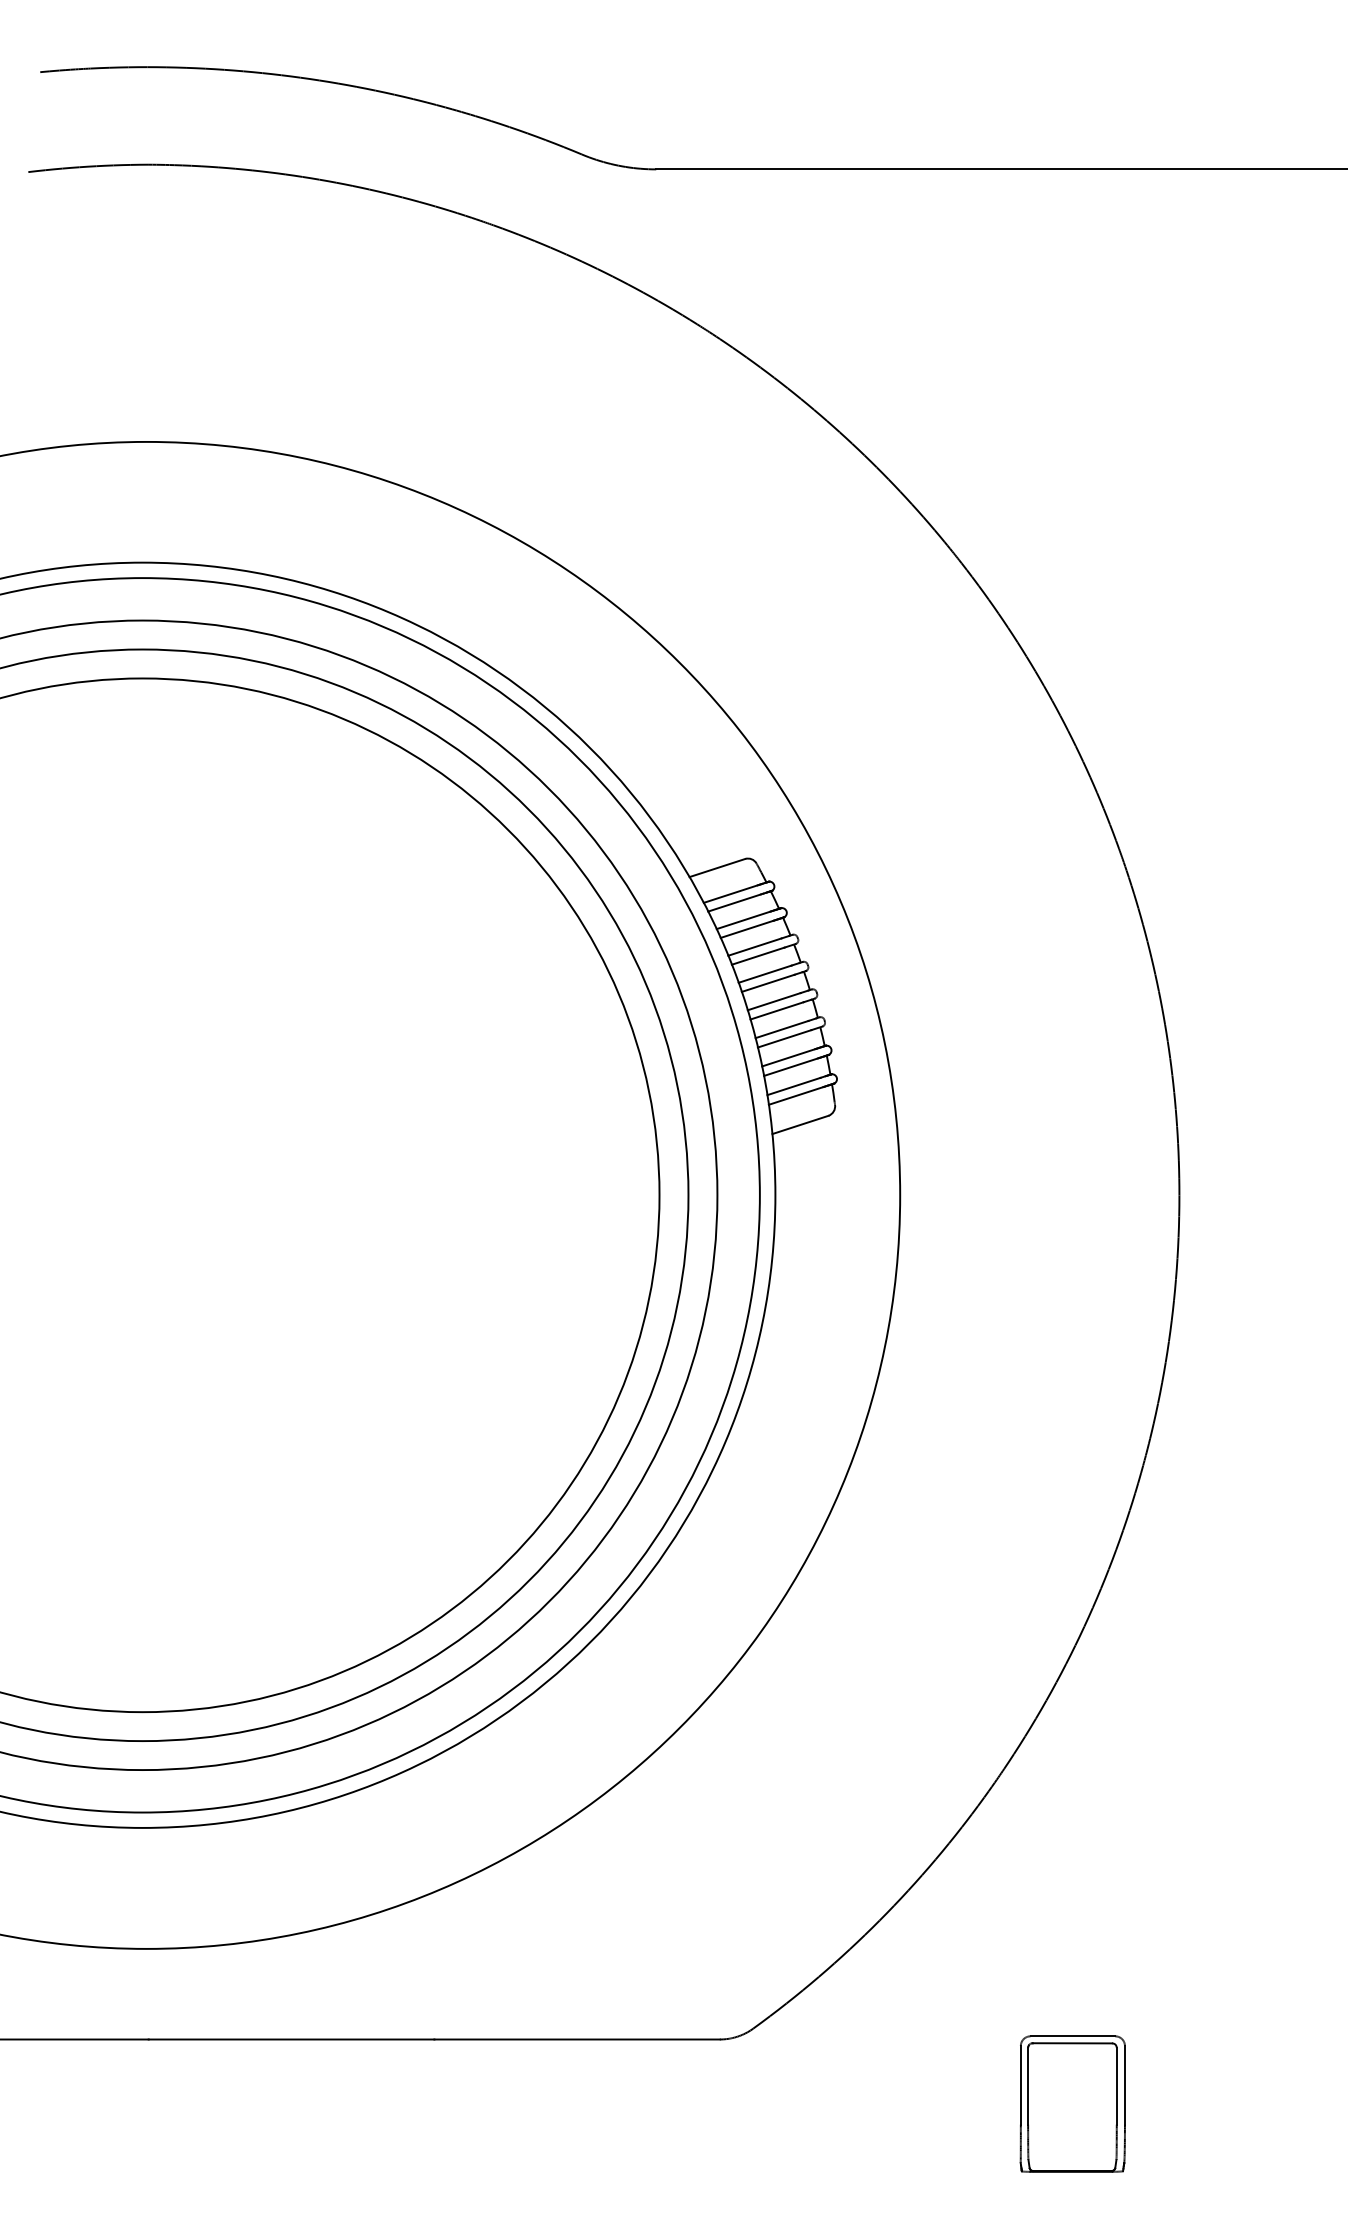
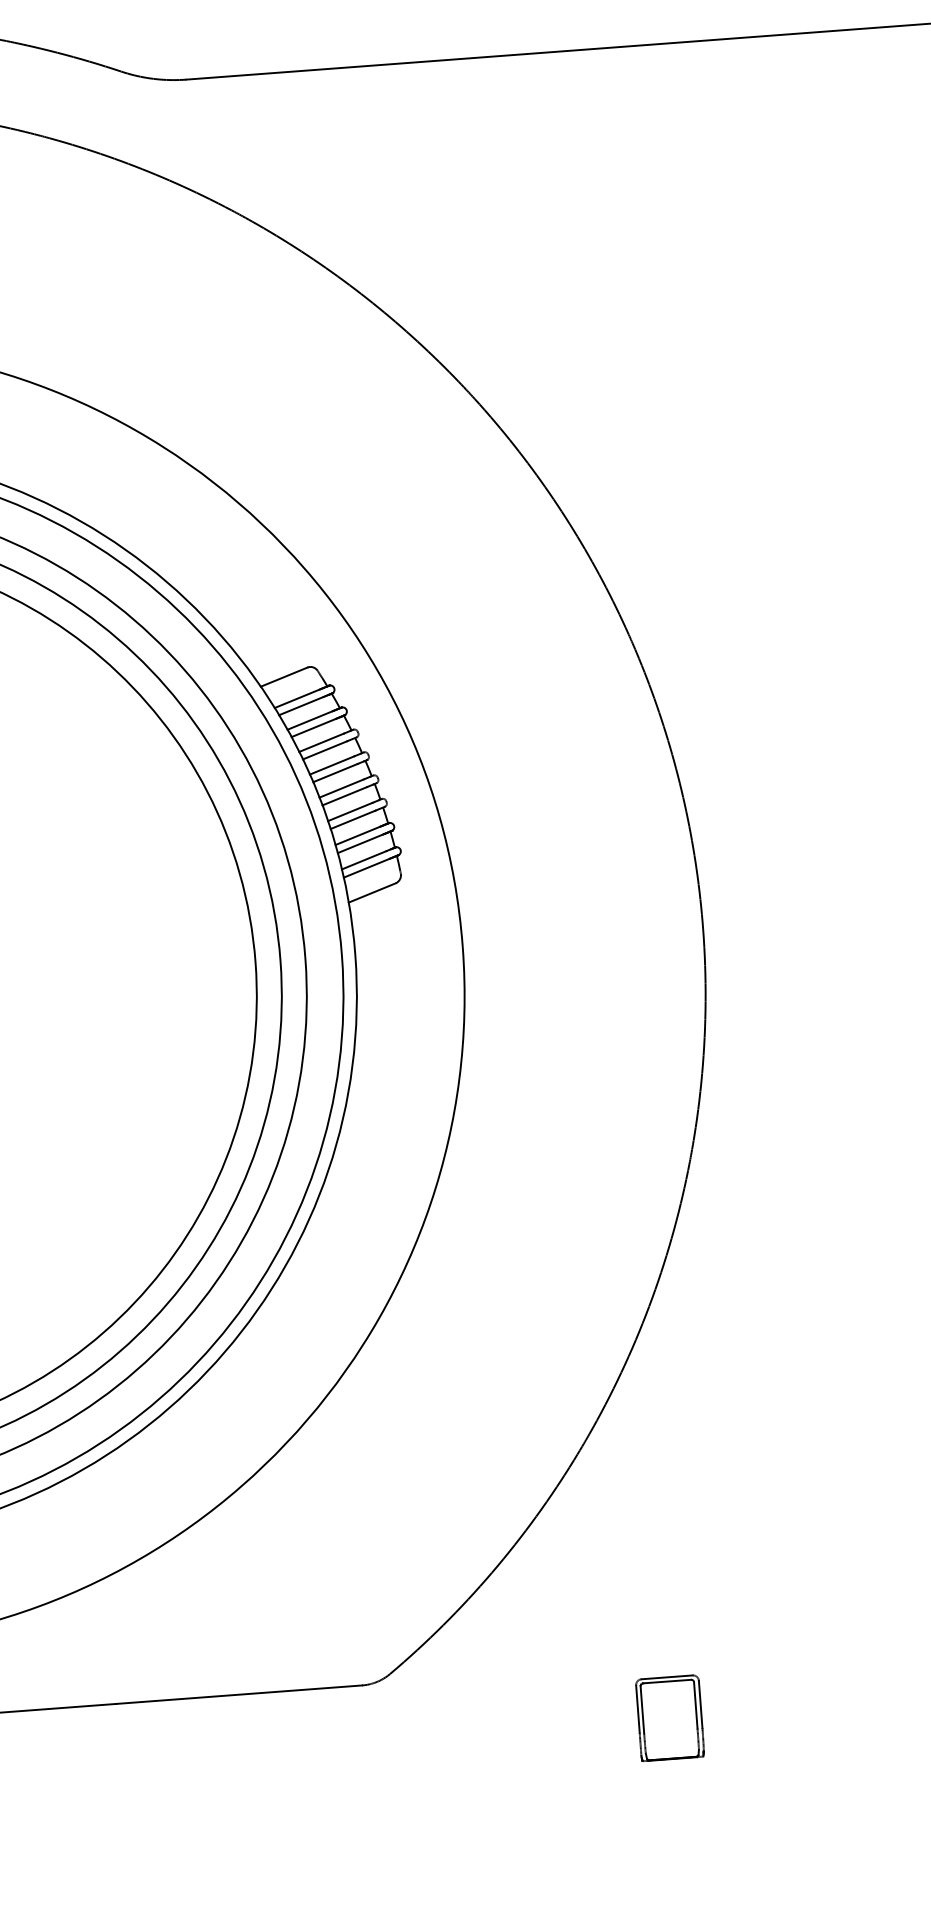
part: (1072, 2103) -> (669, 1717), size x0.7

